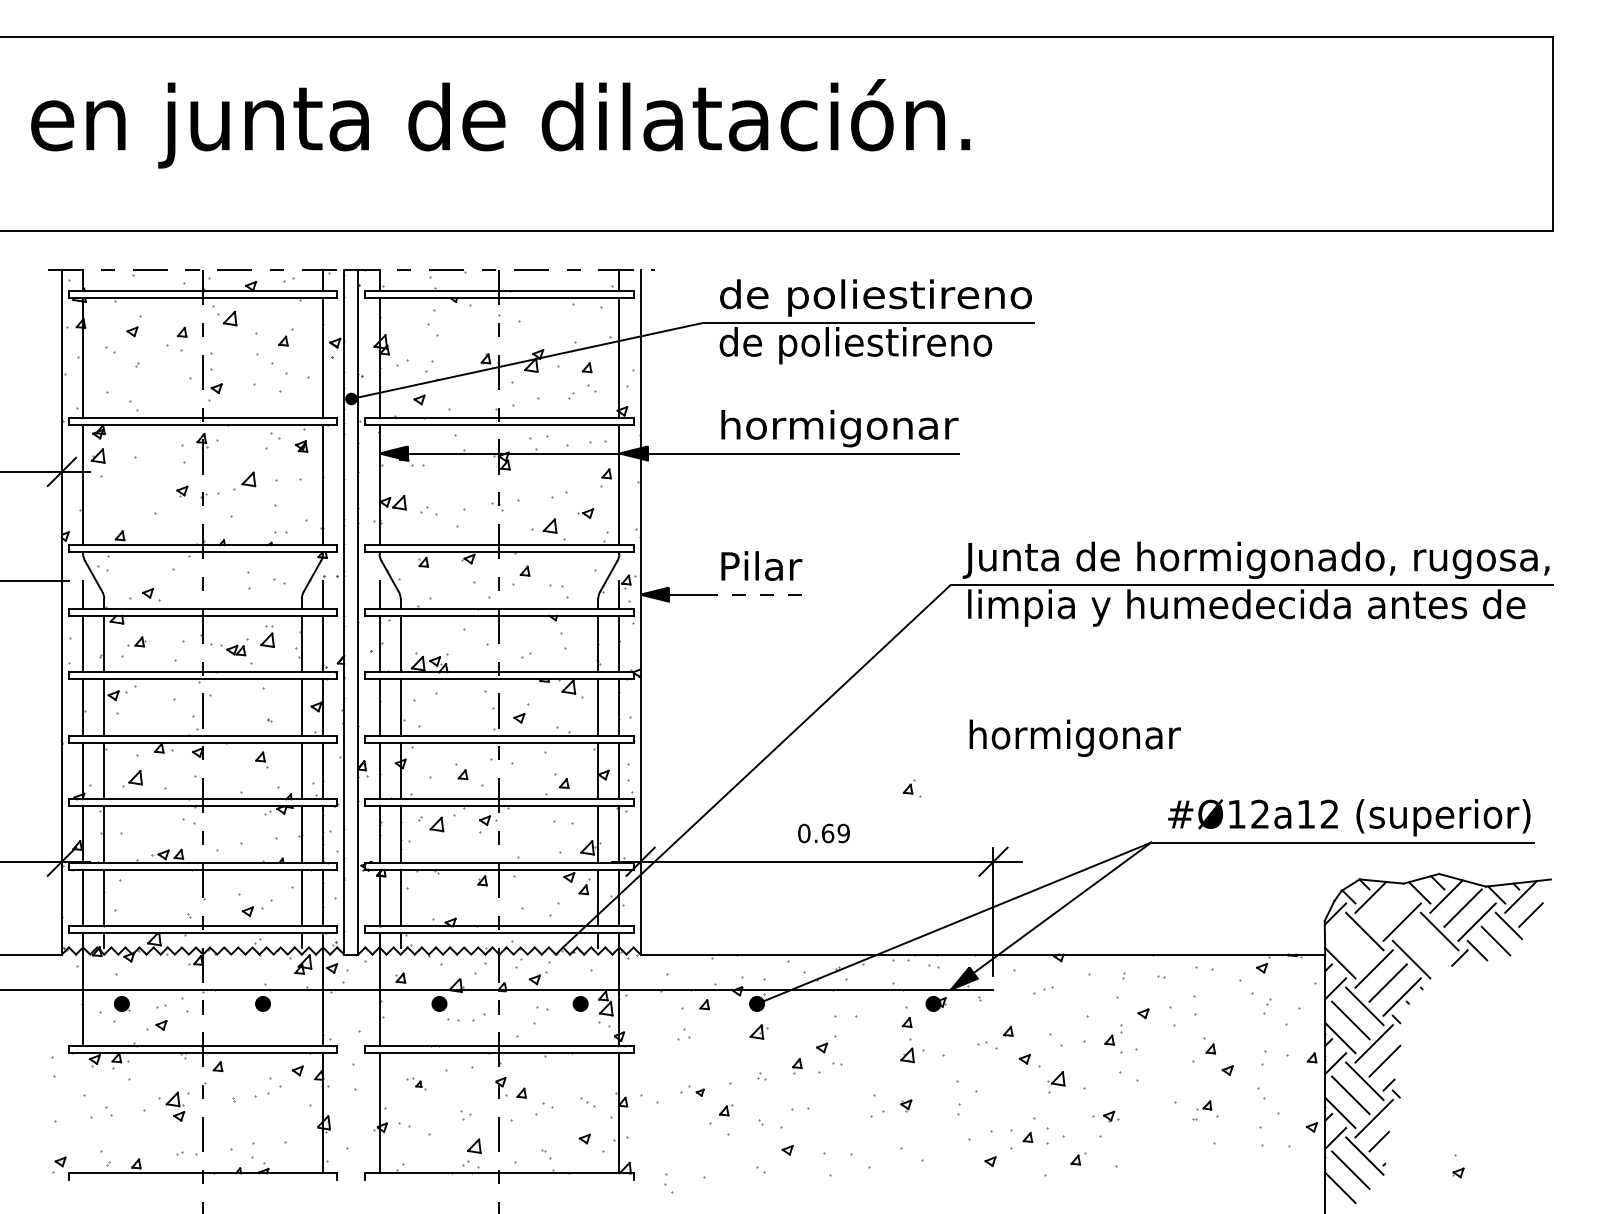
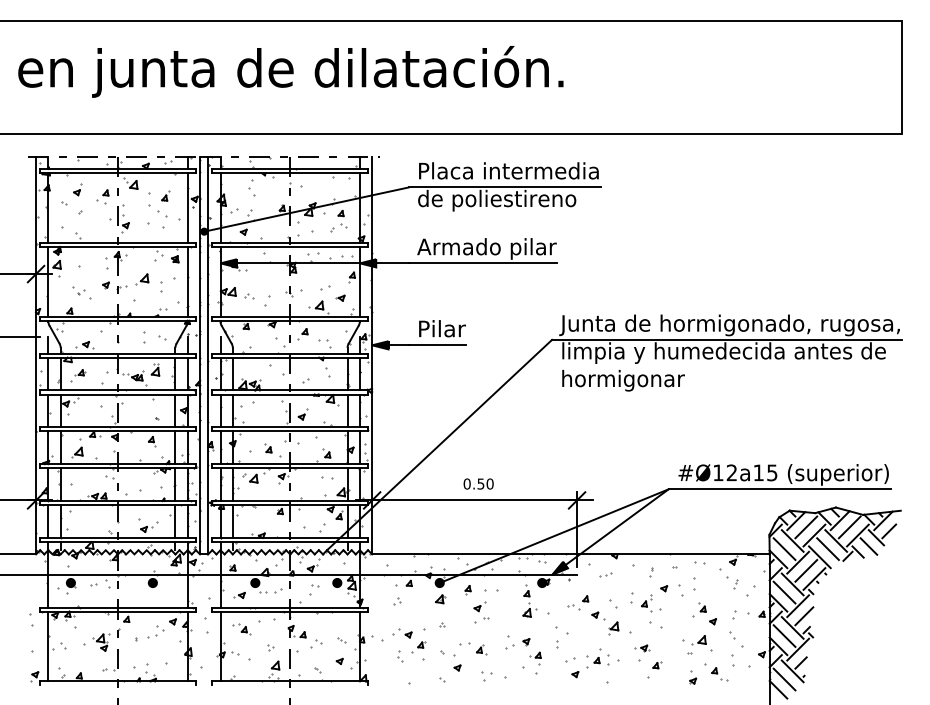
text: (875, 297) -> (508, 172), de poliestireno -> Placa intermedia
text: (835, 427) -> (485, 248), hormigonar -> Armado pilar
part: (277, 493) -> (161, 286), size x0.62
part: (134, 500) -> (78, 290), added
line: (753, 594) -> (437, 345), dashed -> solid
text: (1075, 737) -> (623, 380), moved
part: (911, 787) -> (481, 649), moved
text: (1330, 813) -> (772, 472), #Ø12a12 -> #Ø12a15
text: (835, 832) -> (485, 483), 0.69 -> 0.50
line: (1388, 908) -> (806, 527), added
line: (1350, 944) -> (784, 548), added
line: (1424, 944) -> (827, 548), added
part: (1121, 985) -> (651, 572), size x0.62
part: (157, 1025) -> (239, 595), moved
part: (1087, 1028) -> (631, 597), size x0.62
part: (796, 1066) -> (467, 590), moved
part: (415, 1083) -> (241, 629), size x1.67
part: (692, 1090) -> (402, 633), size x1.43
part: (1204, 1109) -> (699, 644), size x1.67
line: (83, 1113) -> (48, 646), added
part: (921, 1133) -> (535, 658), added
part: (982, 1135) -> (570, 659), size x0.62
part: (1078, 1159) -> (657, 665), moved
part: (1238, 1161) -> (719, 674), added
part: (837, 1164) -> (486, 676), size x0.62
part: (1459, 1166) -> (693, 677), moved
part: (668, 1183) -> (400, 656), moved

